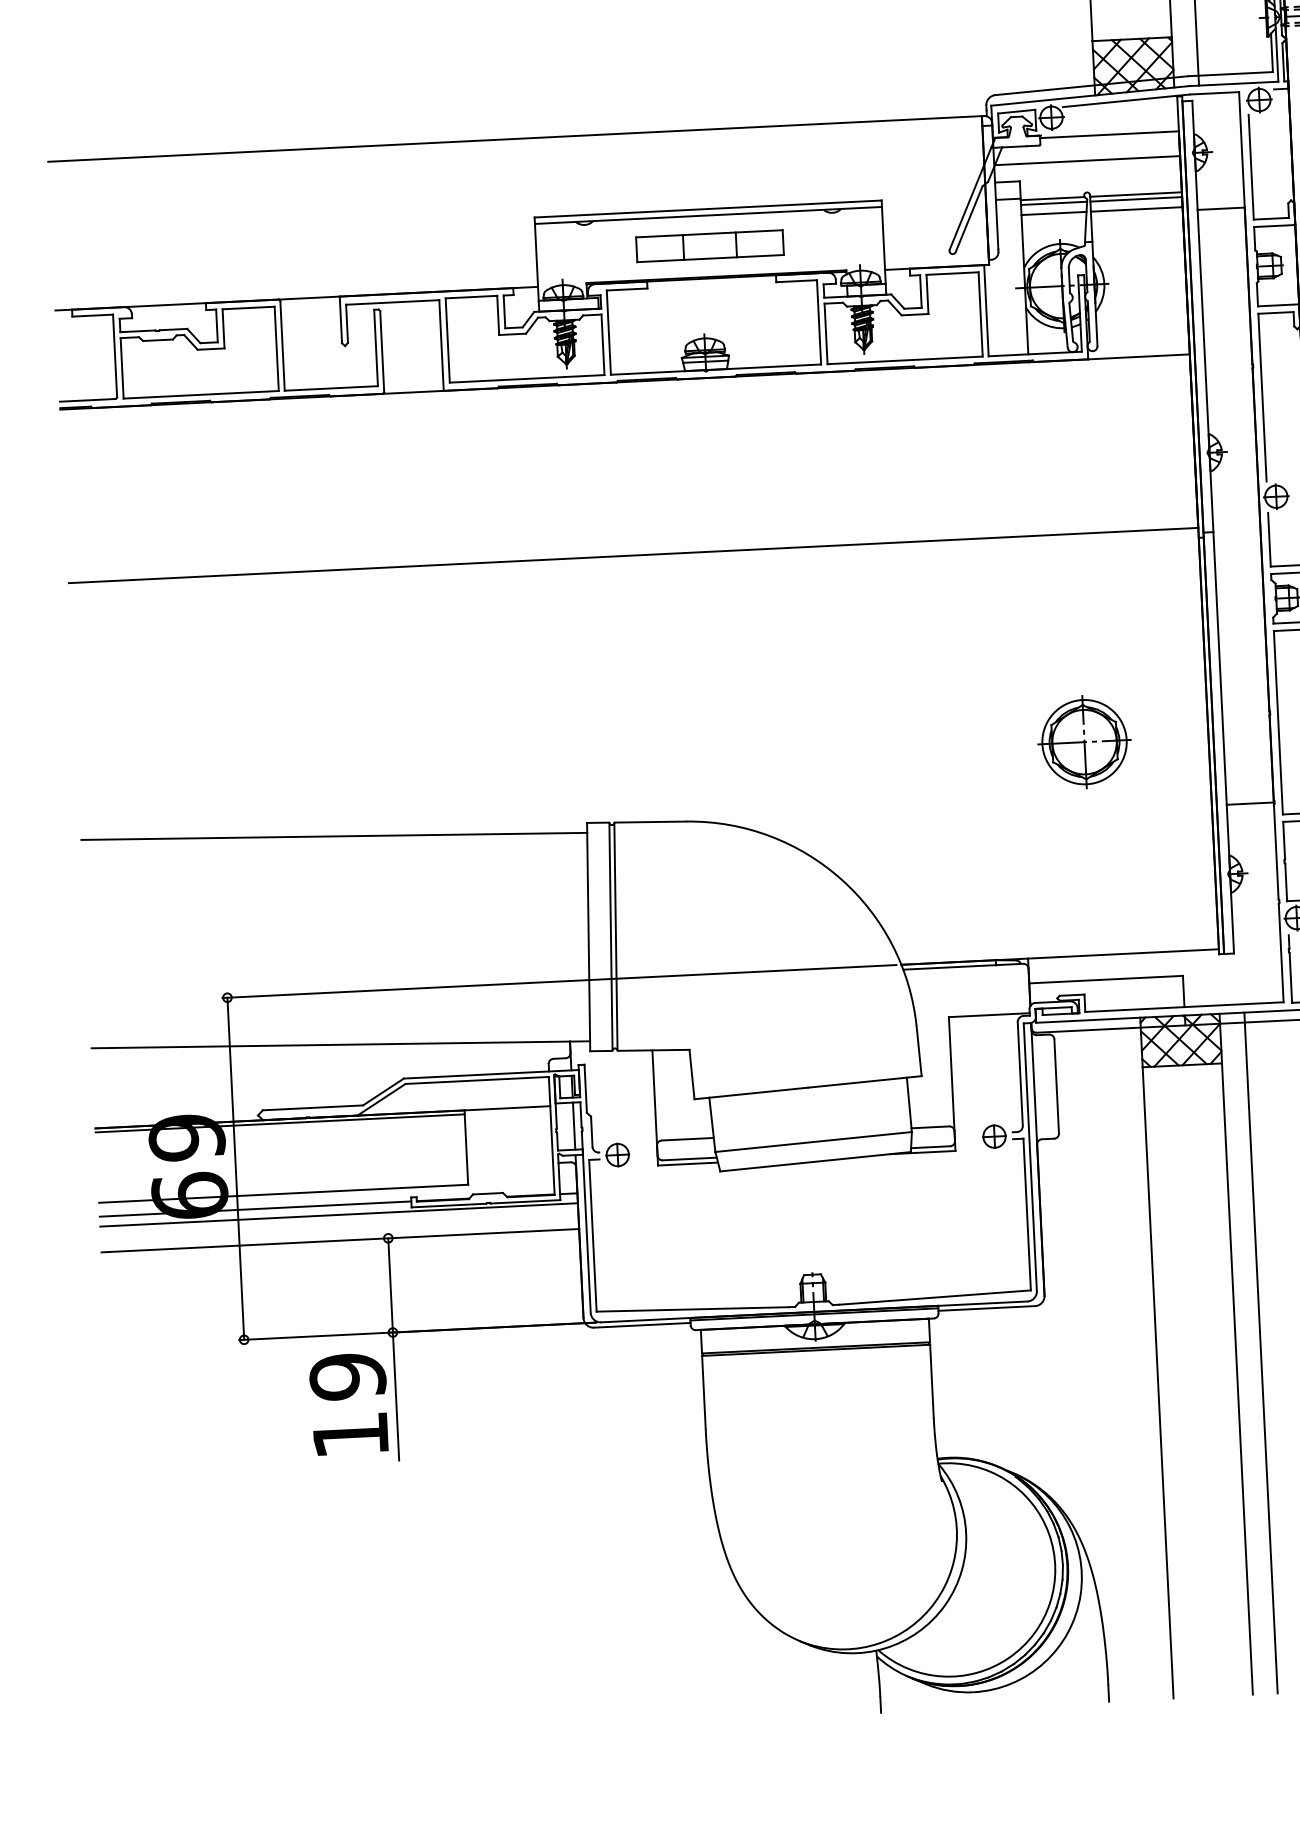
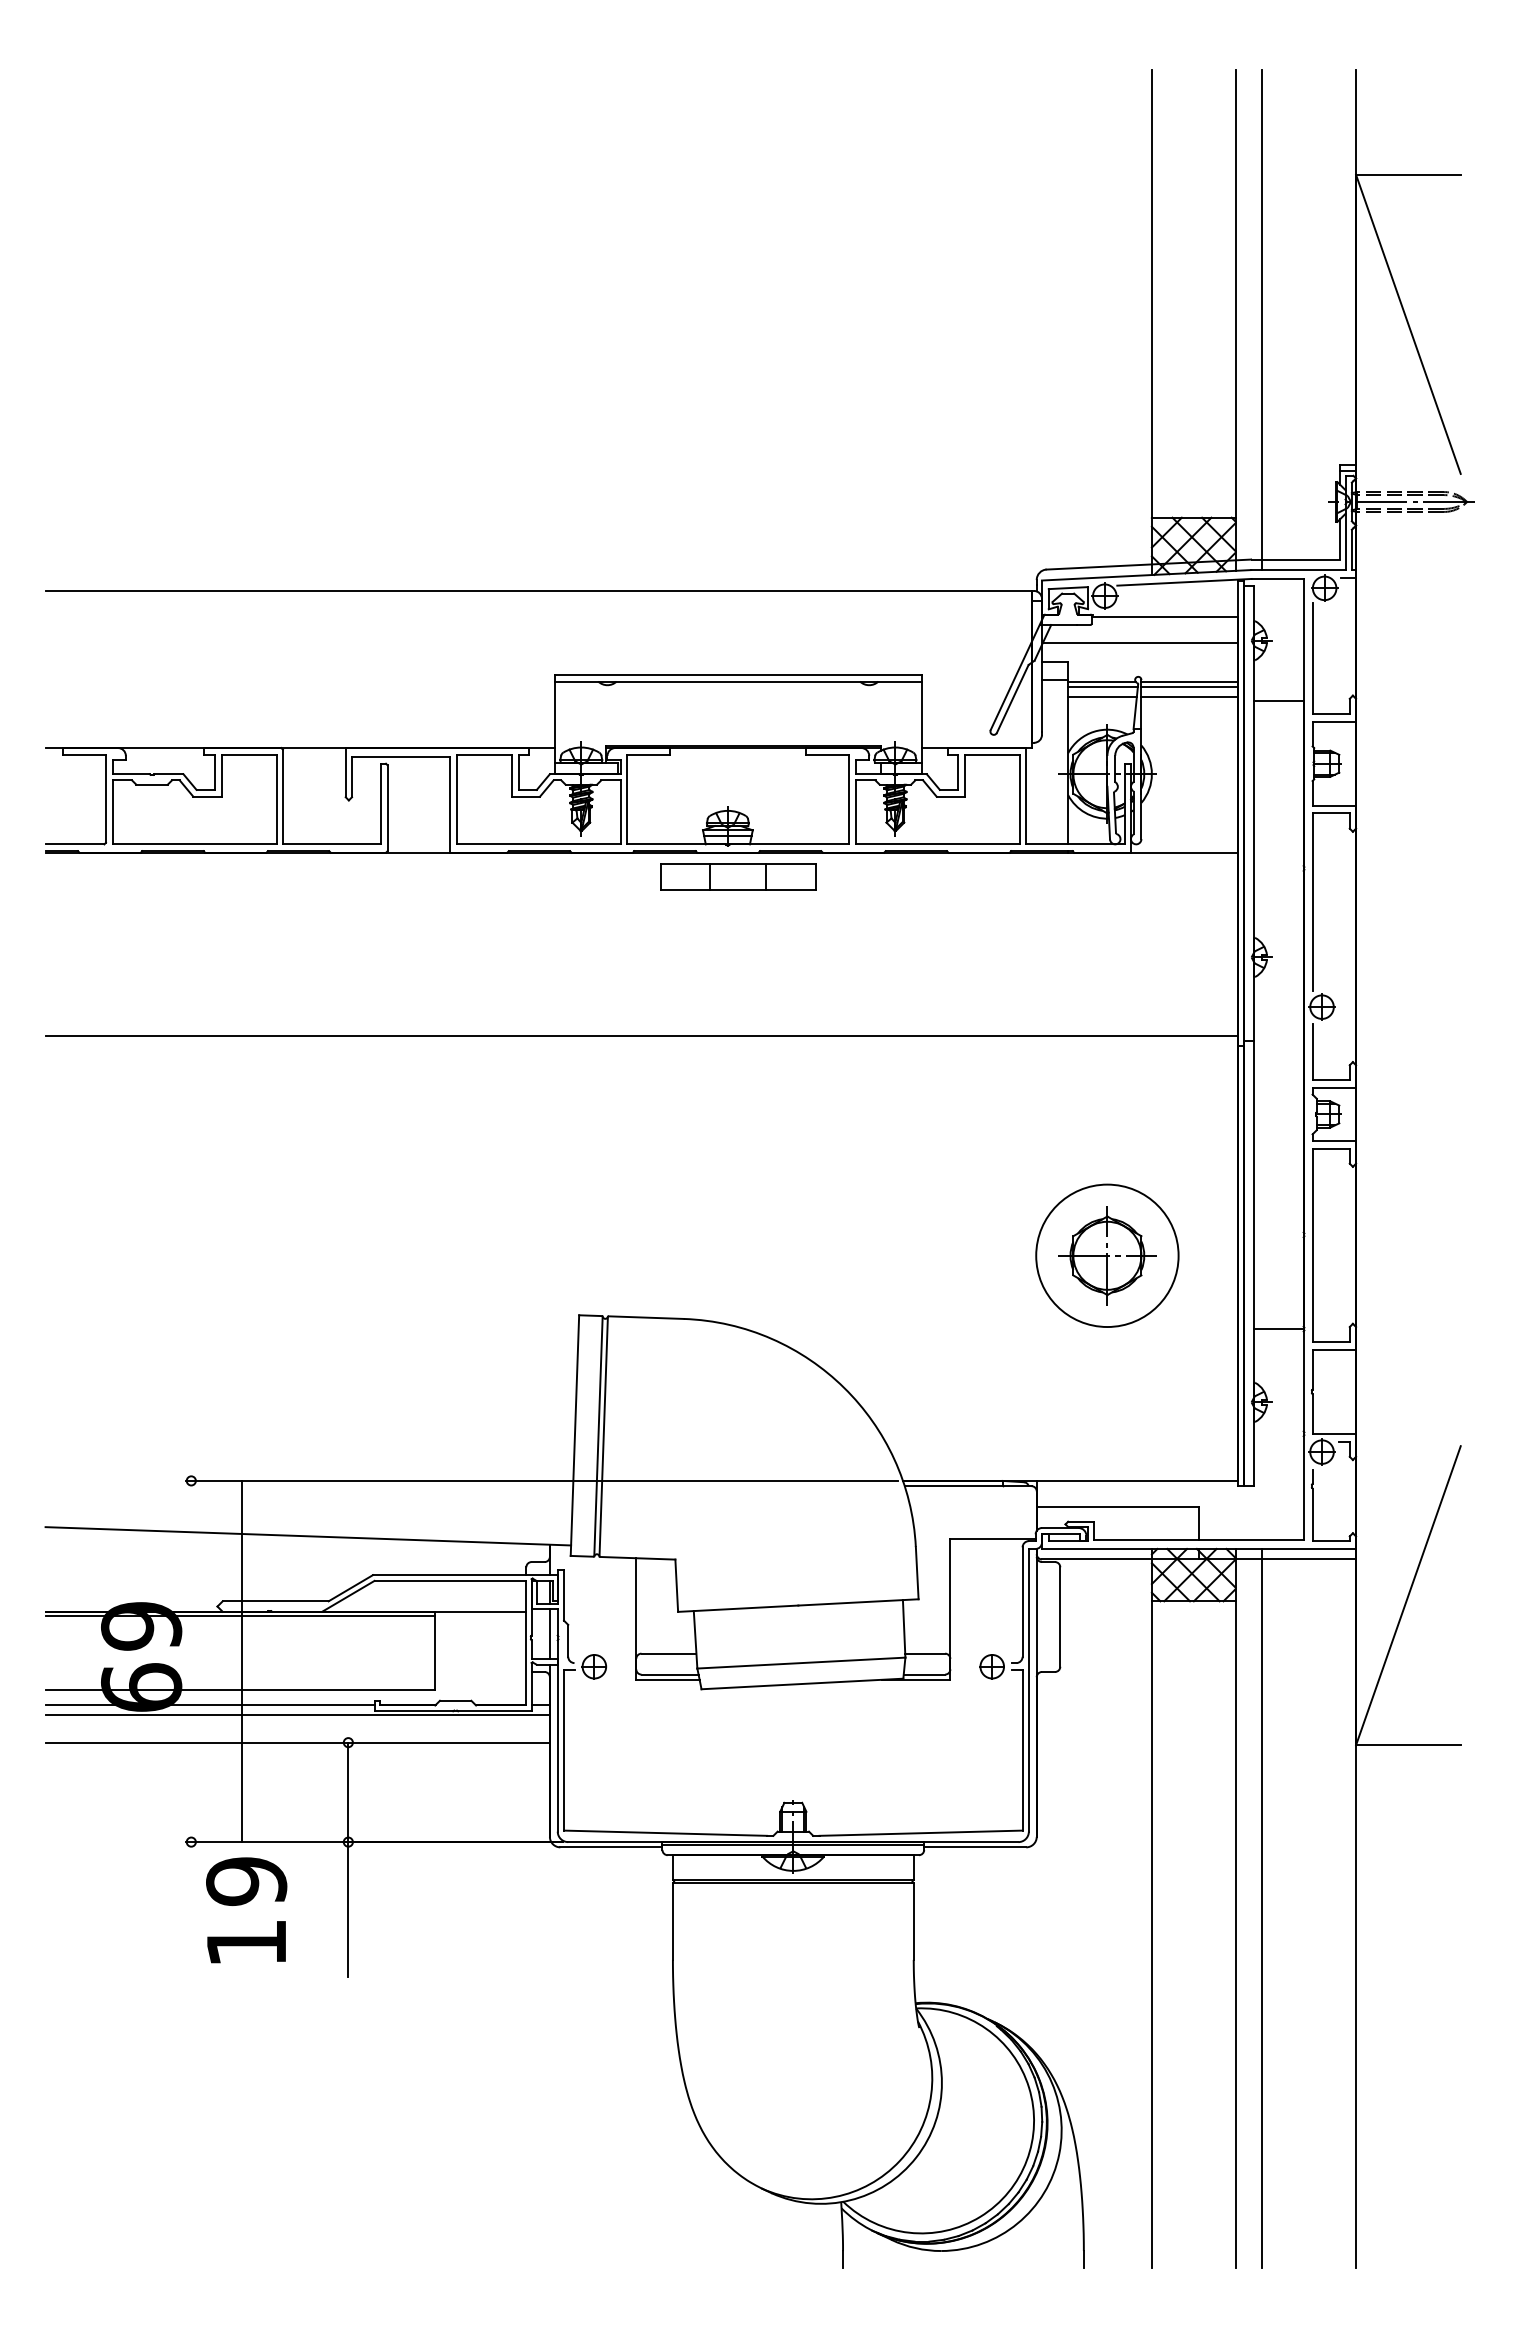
part: (710, 245) -> (738, 876), moved
circle: (1083, 741) -> (1106, 1255), size x1.6
line: (333, 836) -> (311, 1316), removed
line: (236, 1168) -> (242, 1661), moved
text: (349, 1404) -> (246, 1910), moved

